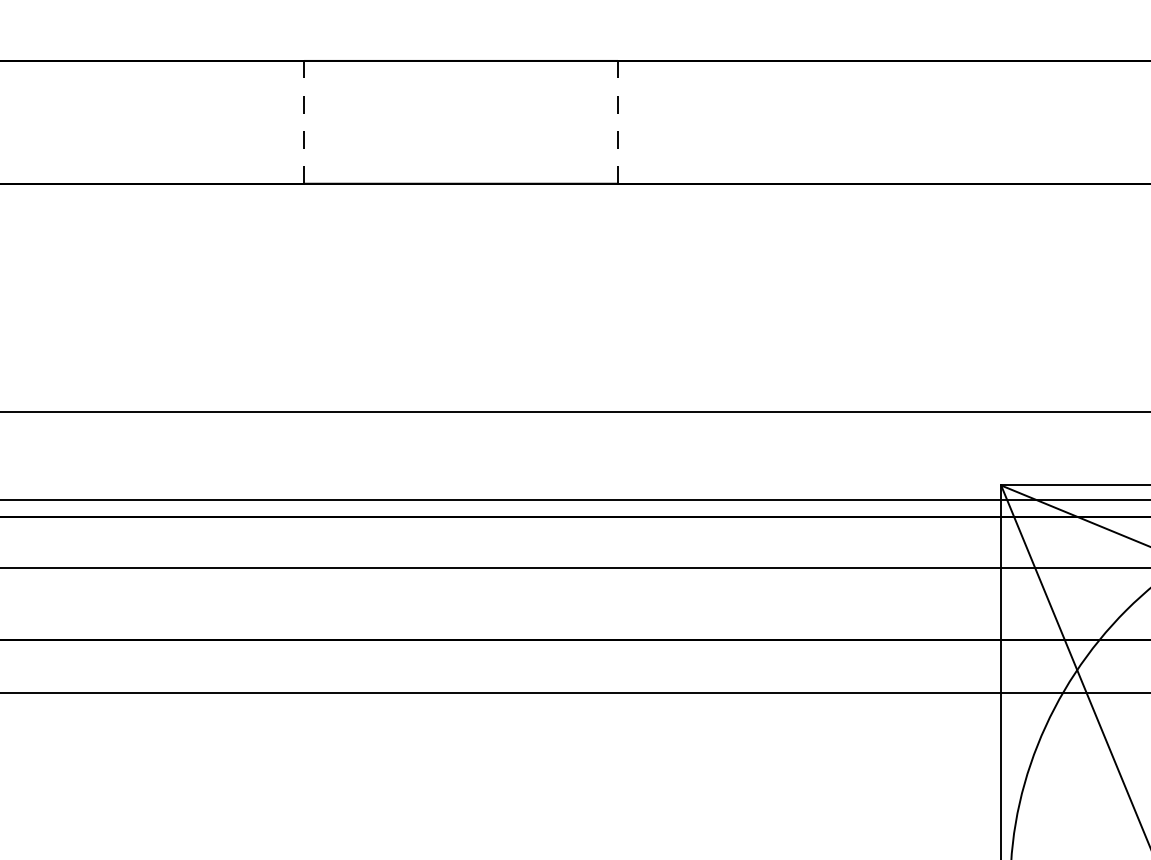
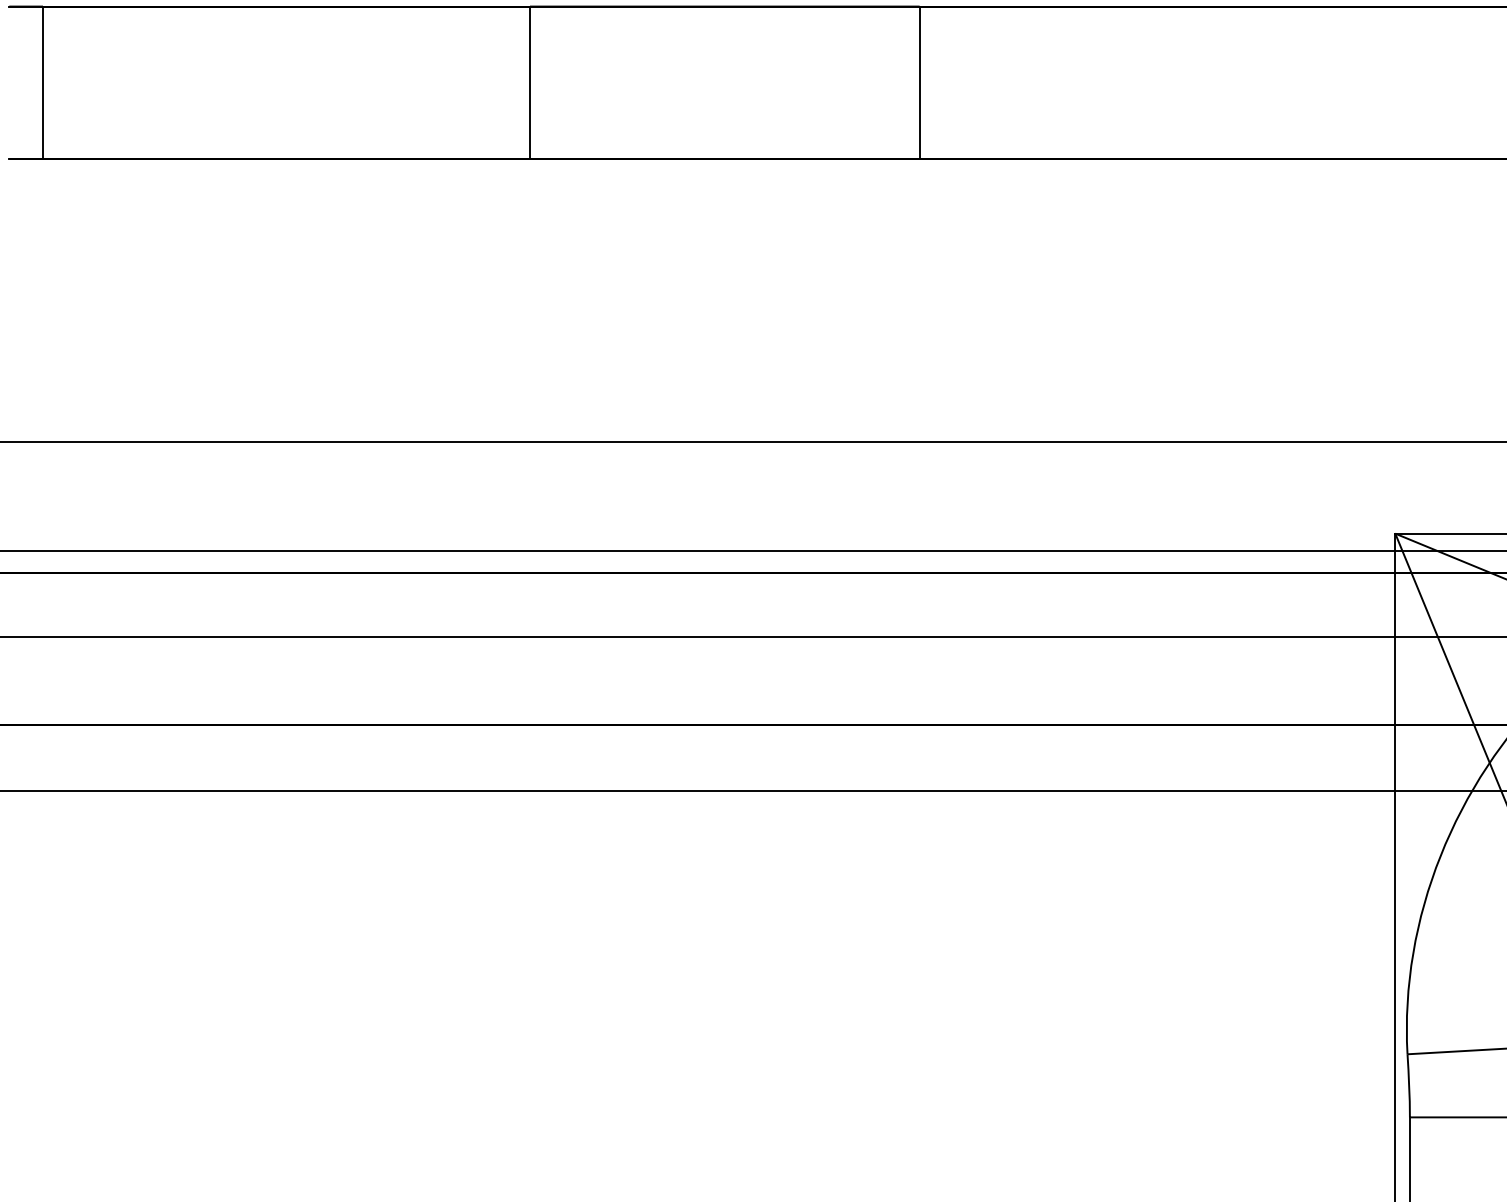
line: (303, 122) -> (529, 83), dashed -> solid
line: (617, 122) -> (919, 82), dashed -> solid

